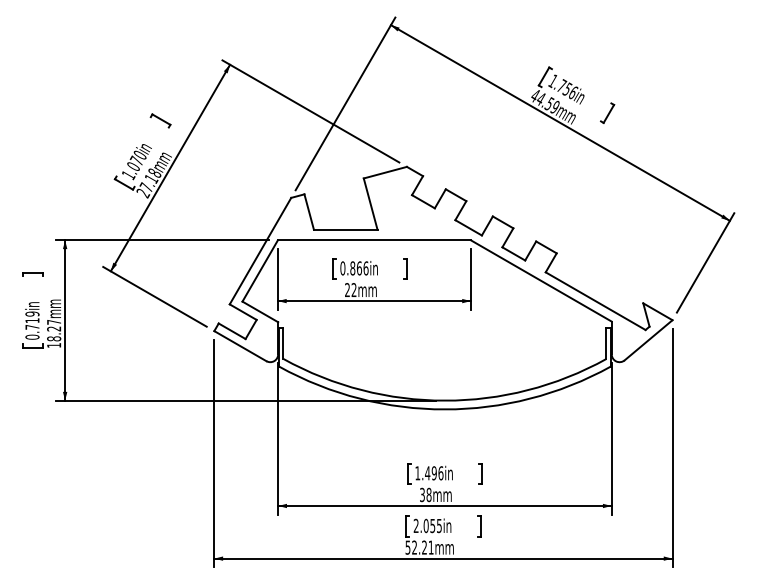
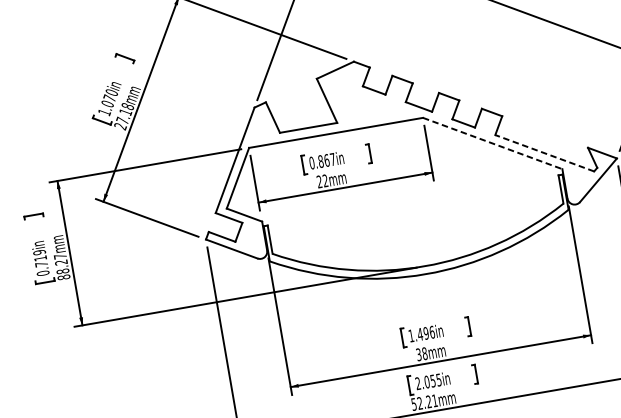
text: (365, 268) -> (332, 159), 0.866in -> 0.867in
line: (541, 281) -> (492, 143), solid -> dashed
line: (595, 301) -> (544, 153), solid -> dashed
text: (54, 345) -> (64, 277), 18.27mm -> 88.27mm

